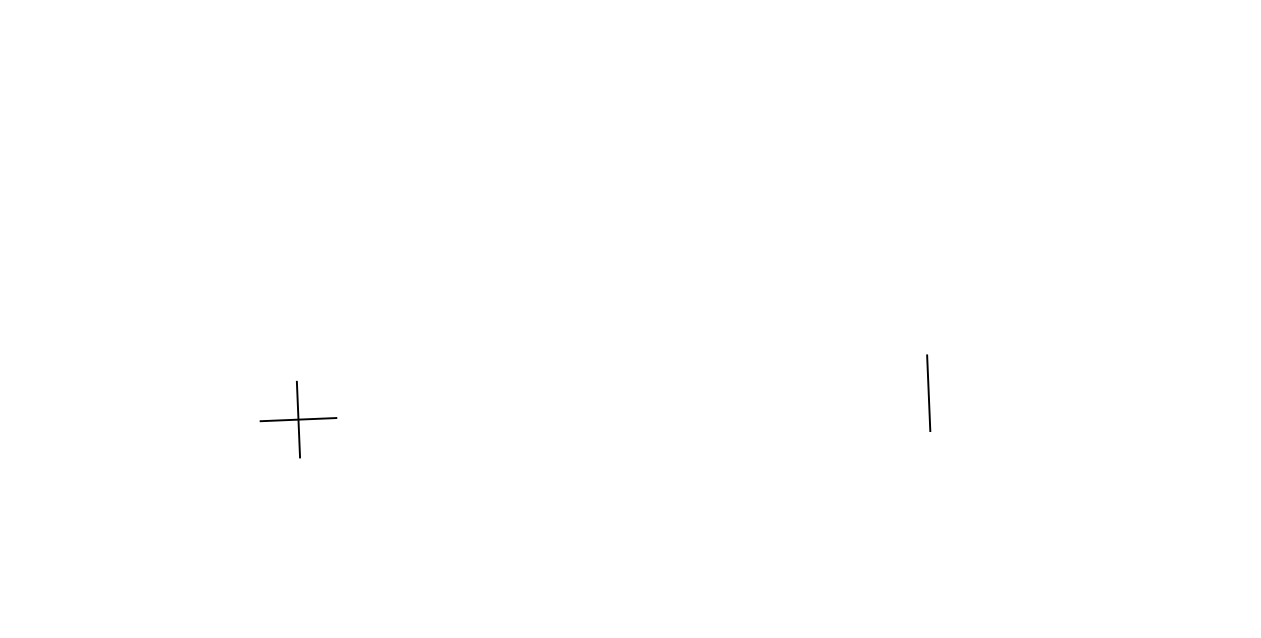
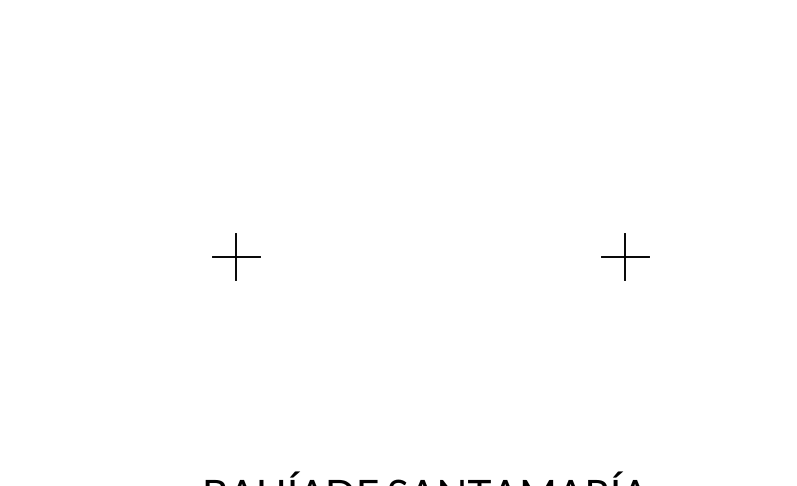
line: (928, 392) -> (625, 256), added

